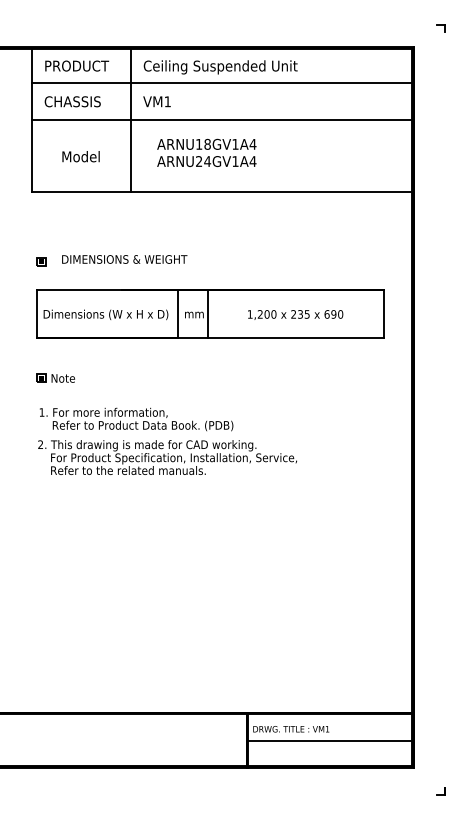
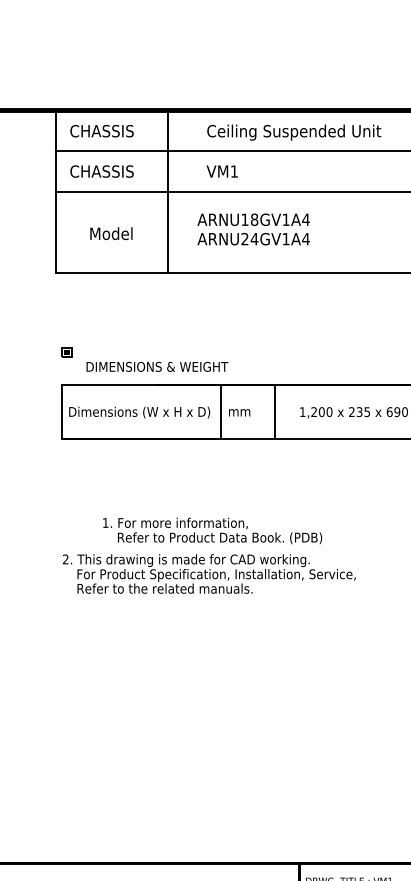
text: (76, 65) -> (106, 130), PRODUCT -> CHASSIS
text: (220, 67) -> (294, 132), moved
text: (156, 101) -> (221, 171), moved
text: (124, 259) -> (157, 366), moved
line: (208, 314) -> (274, 412), moved
part: (55, 377) -> (82, 483), removed
text: (136, 419) -> (212, 530), moved

